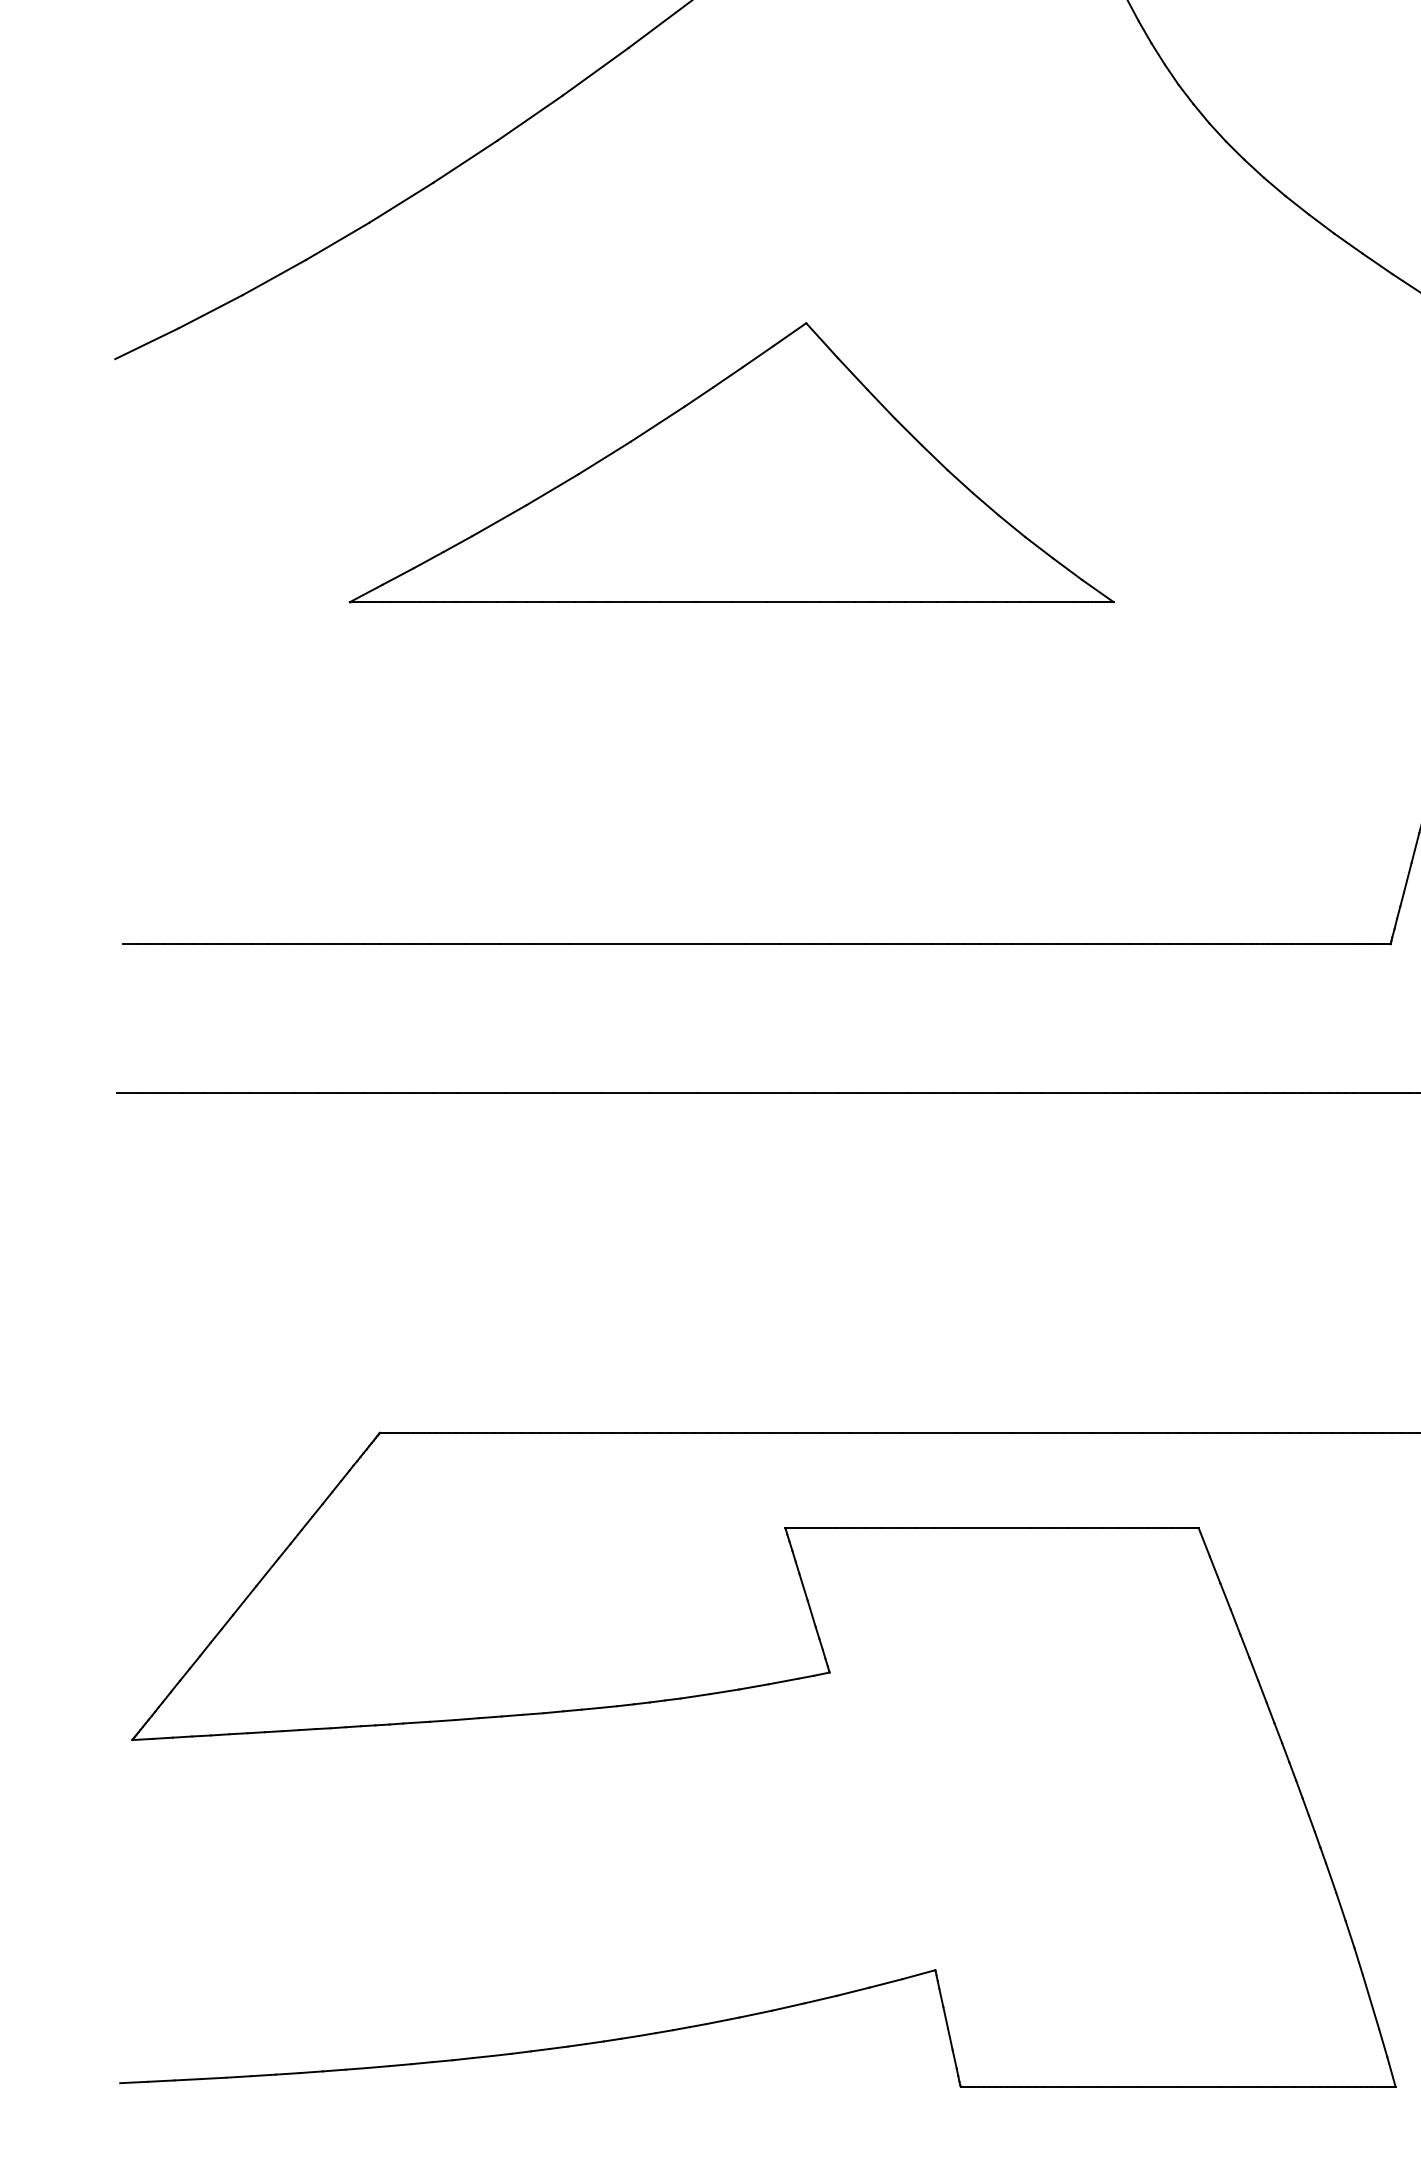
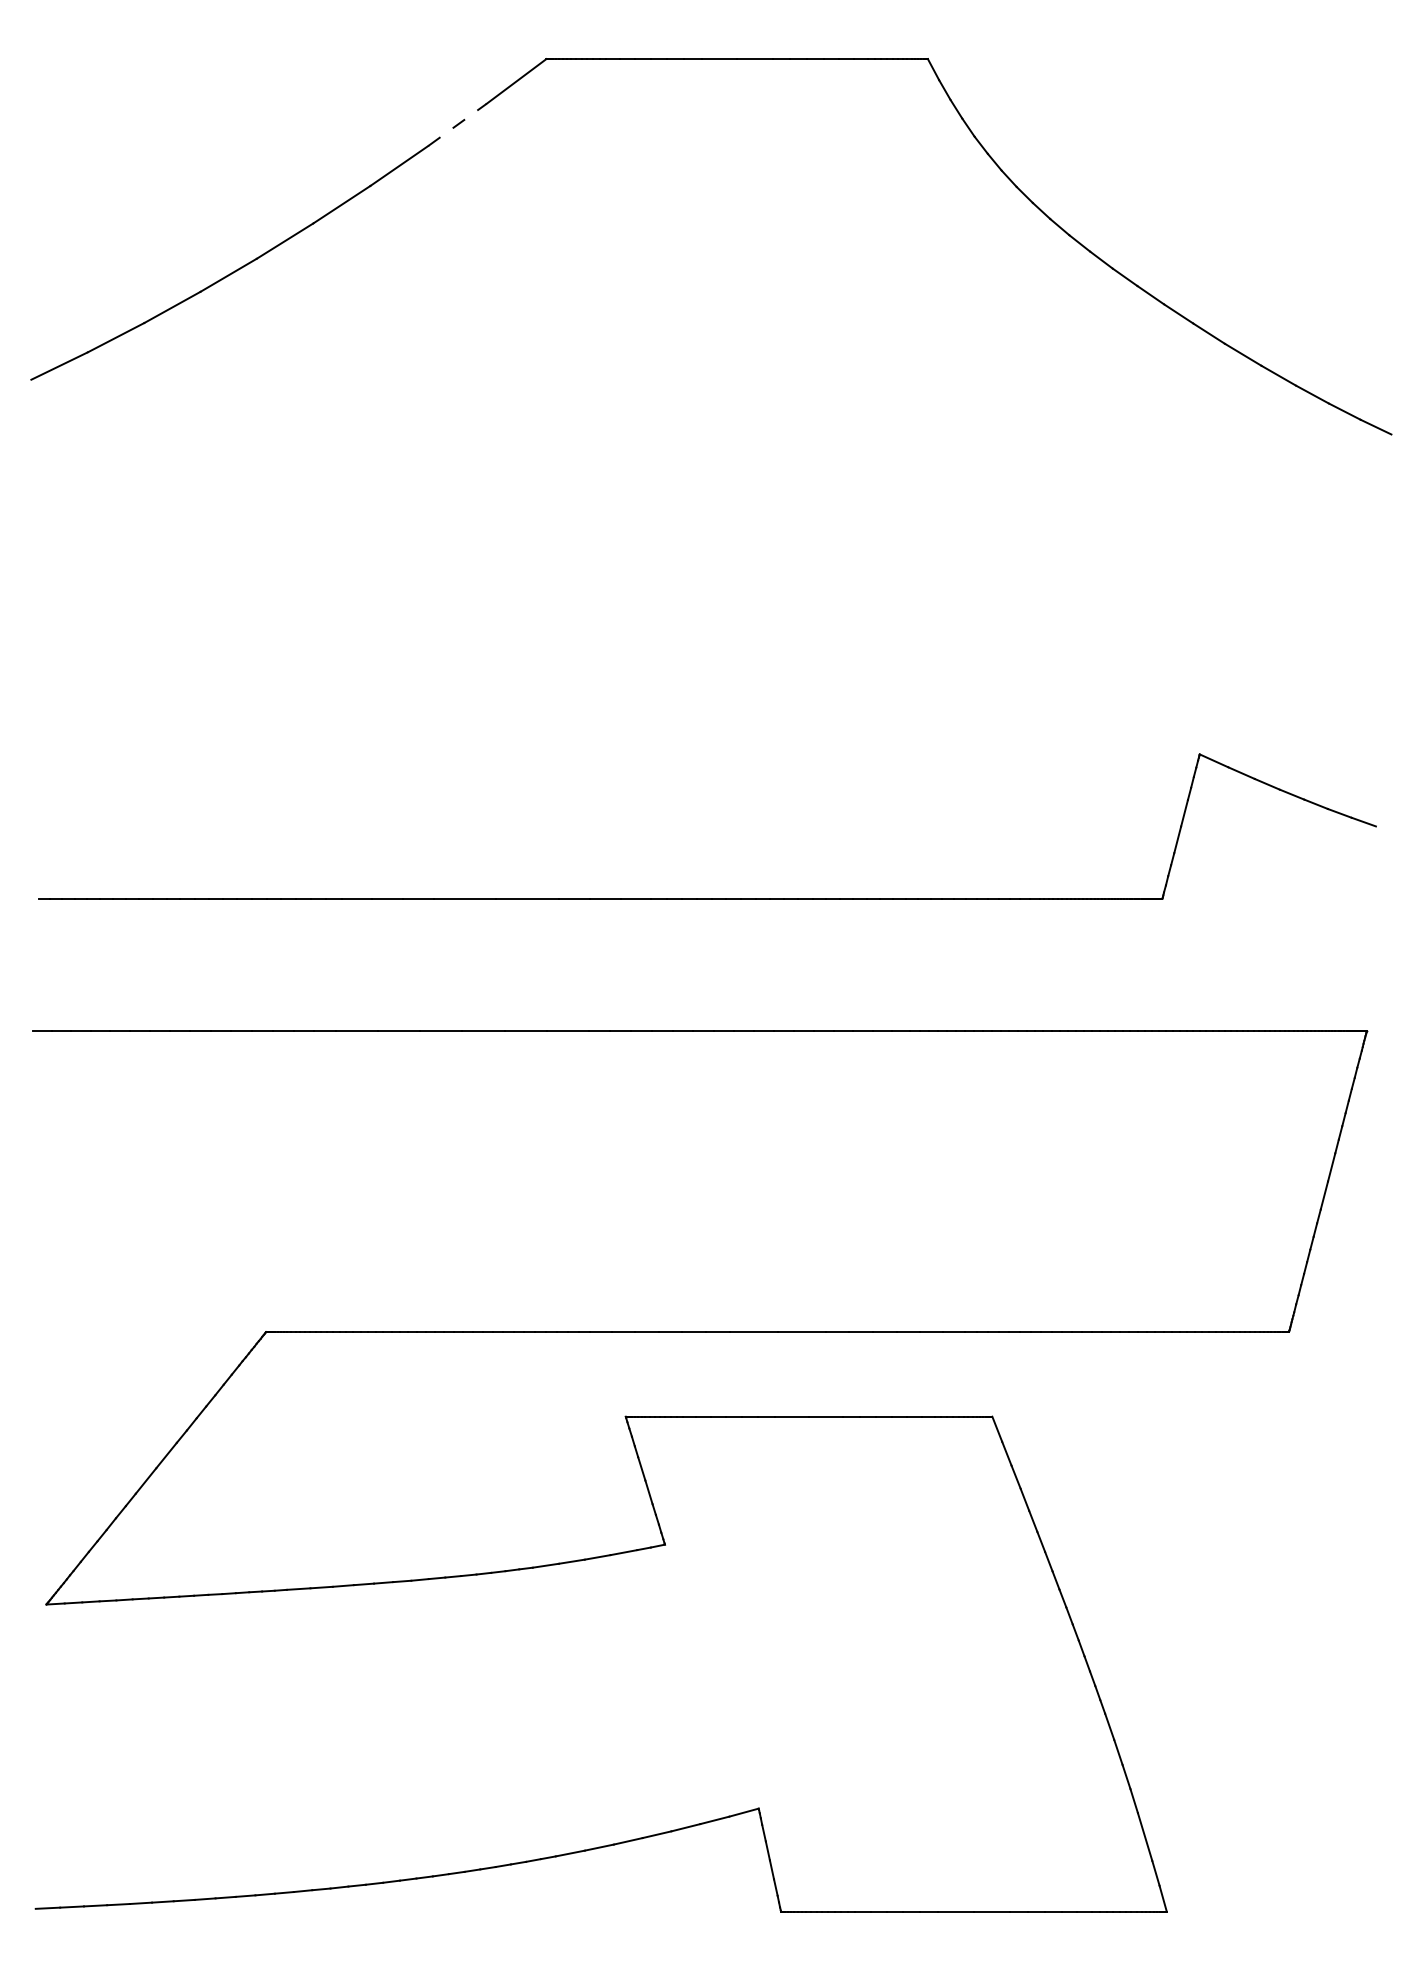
line: (595, 71) -> (457, 124), solid -> dashed
part: (731, 462) -> (577, 471), removed

